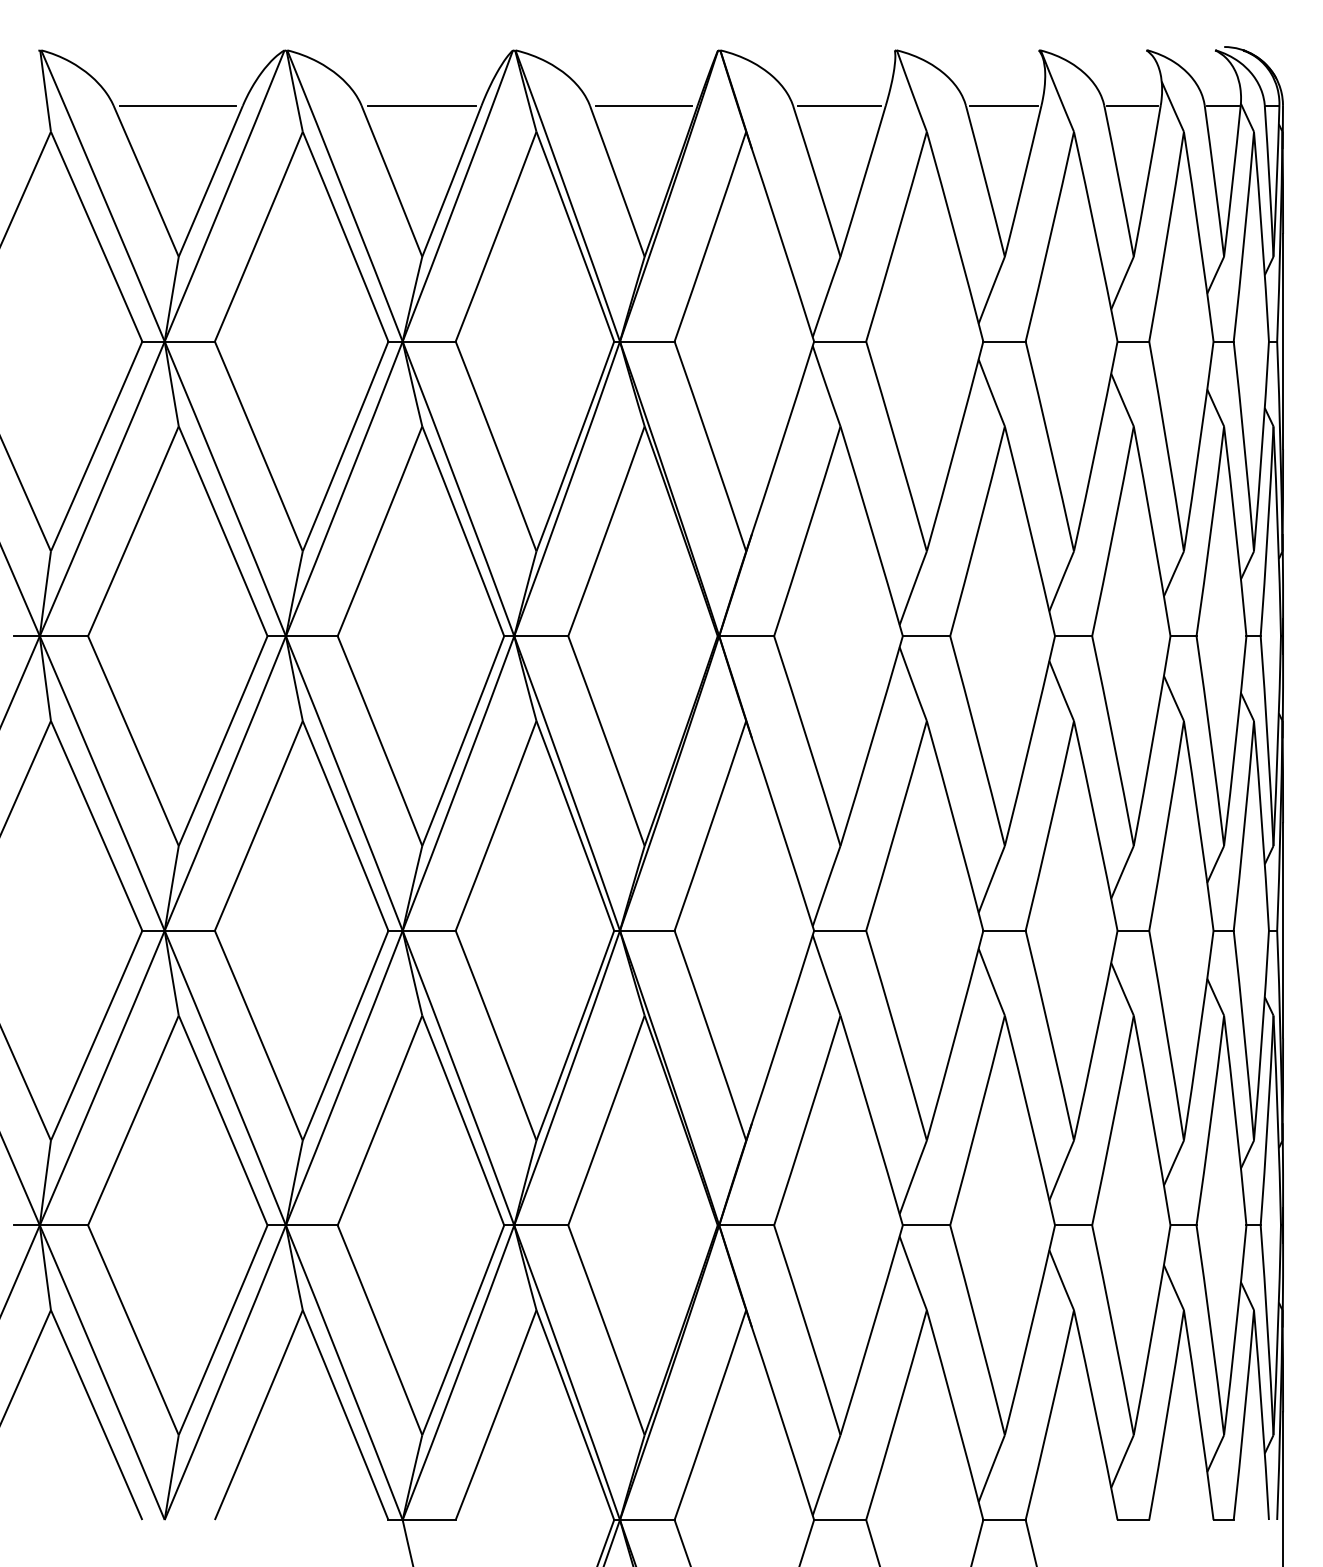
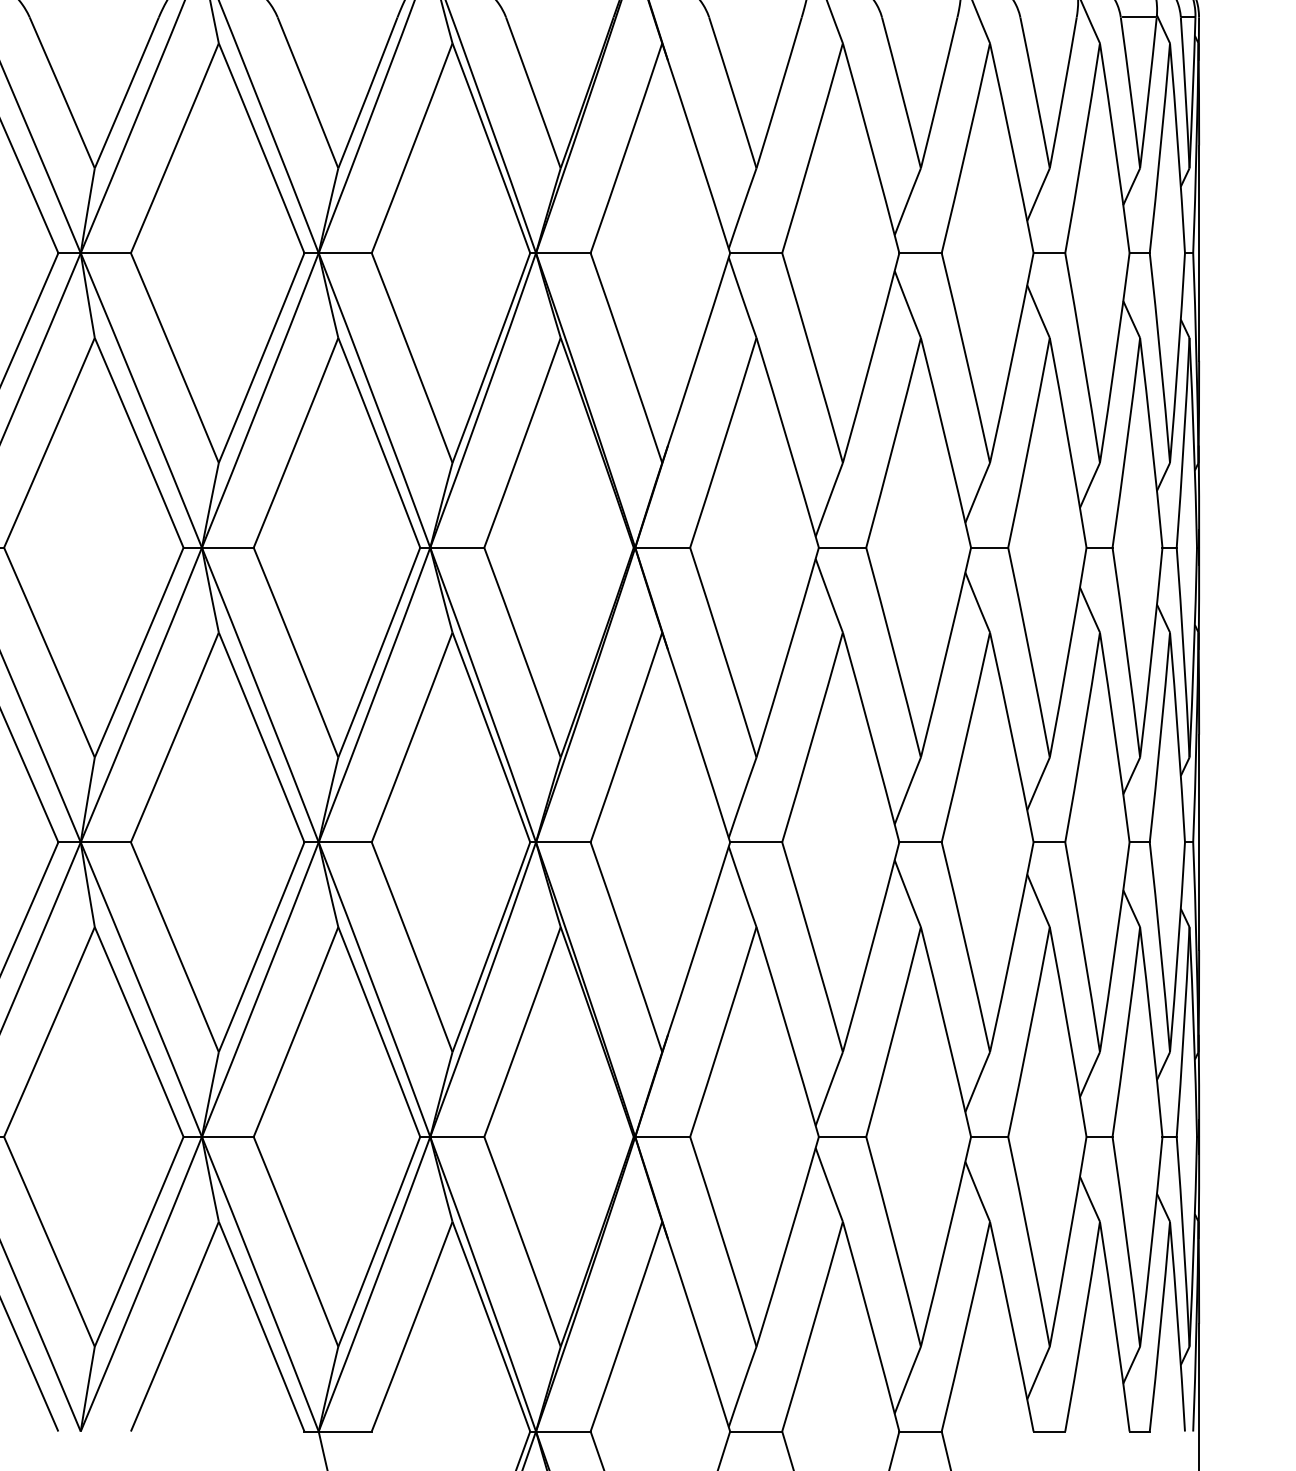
line: (178, 105) -> (94, 17), removed
line: (421, 105) -> (337, 17), removed
line: (643, 105) -> (559, 17), removed
line: (839, 105) -> (755, 17), removed
line: (1003, 105) -> (919, 17), removed
line: (1132, 105) -> (1048, 17), removed

